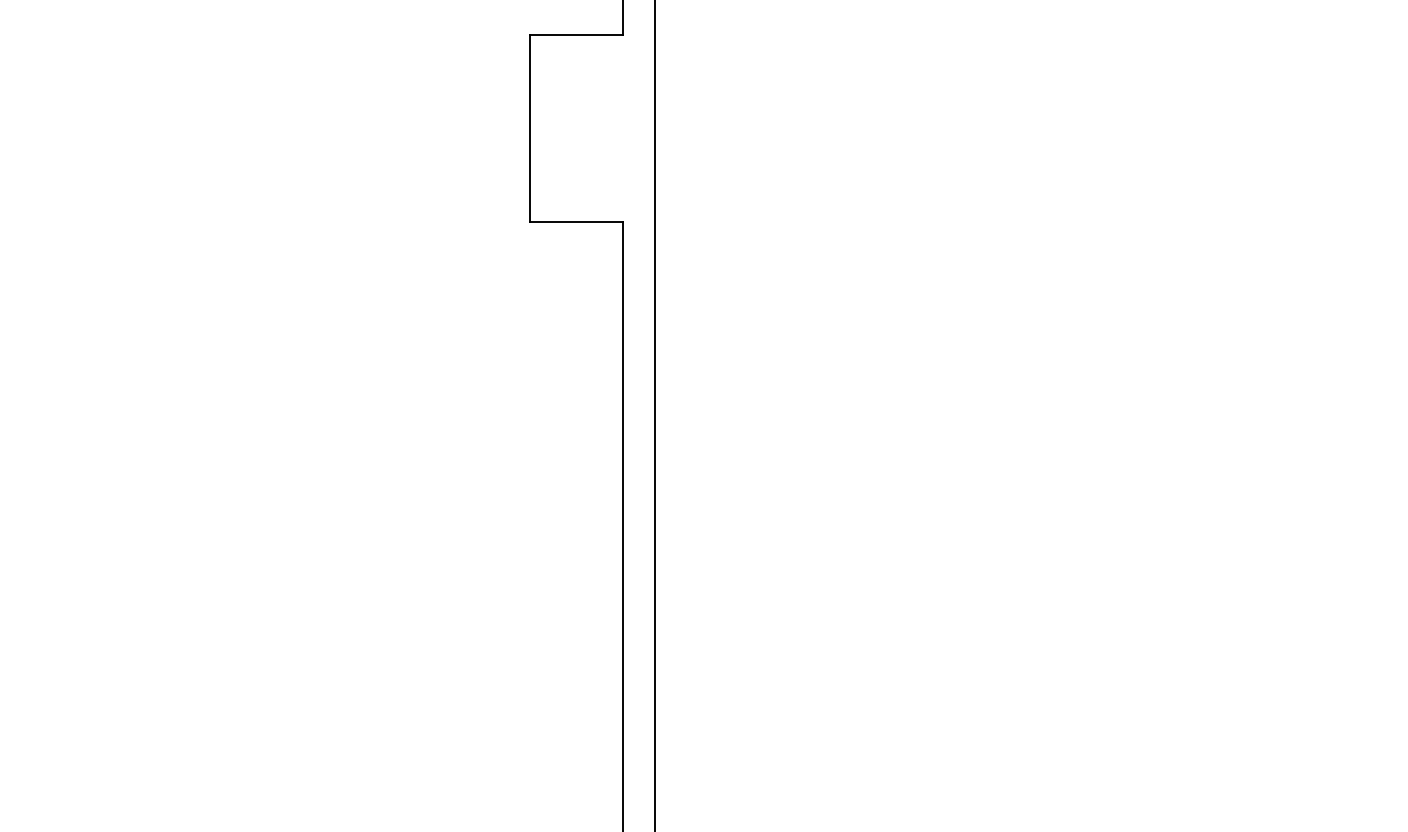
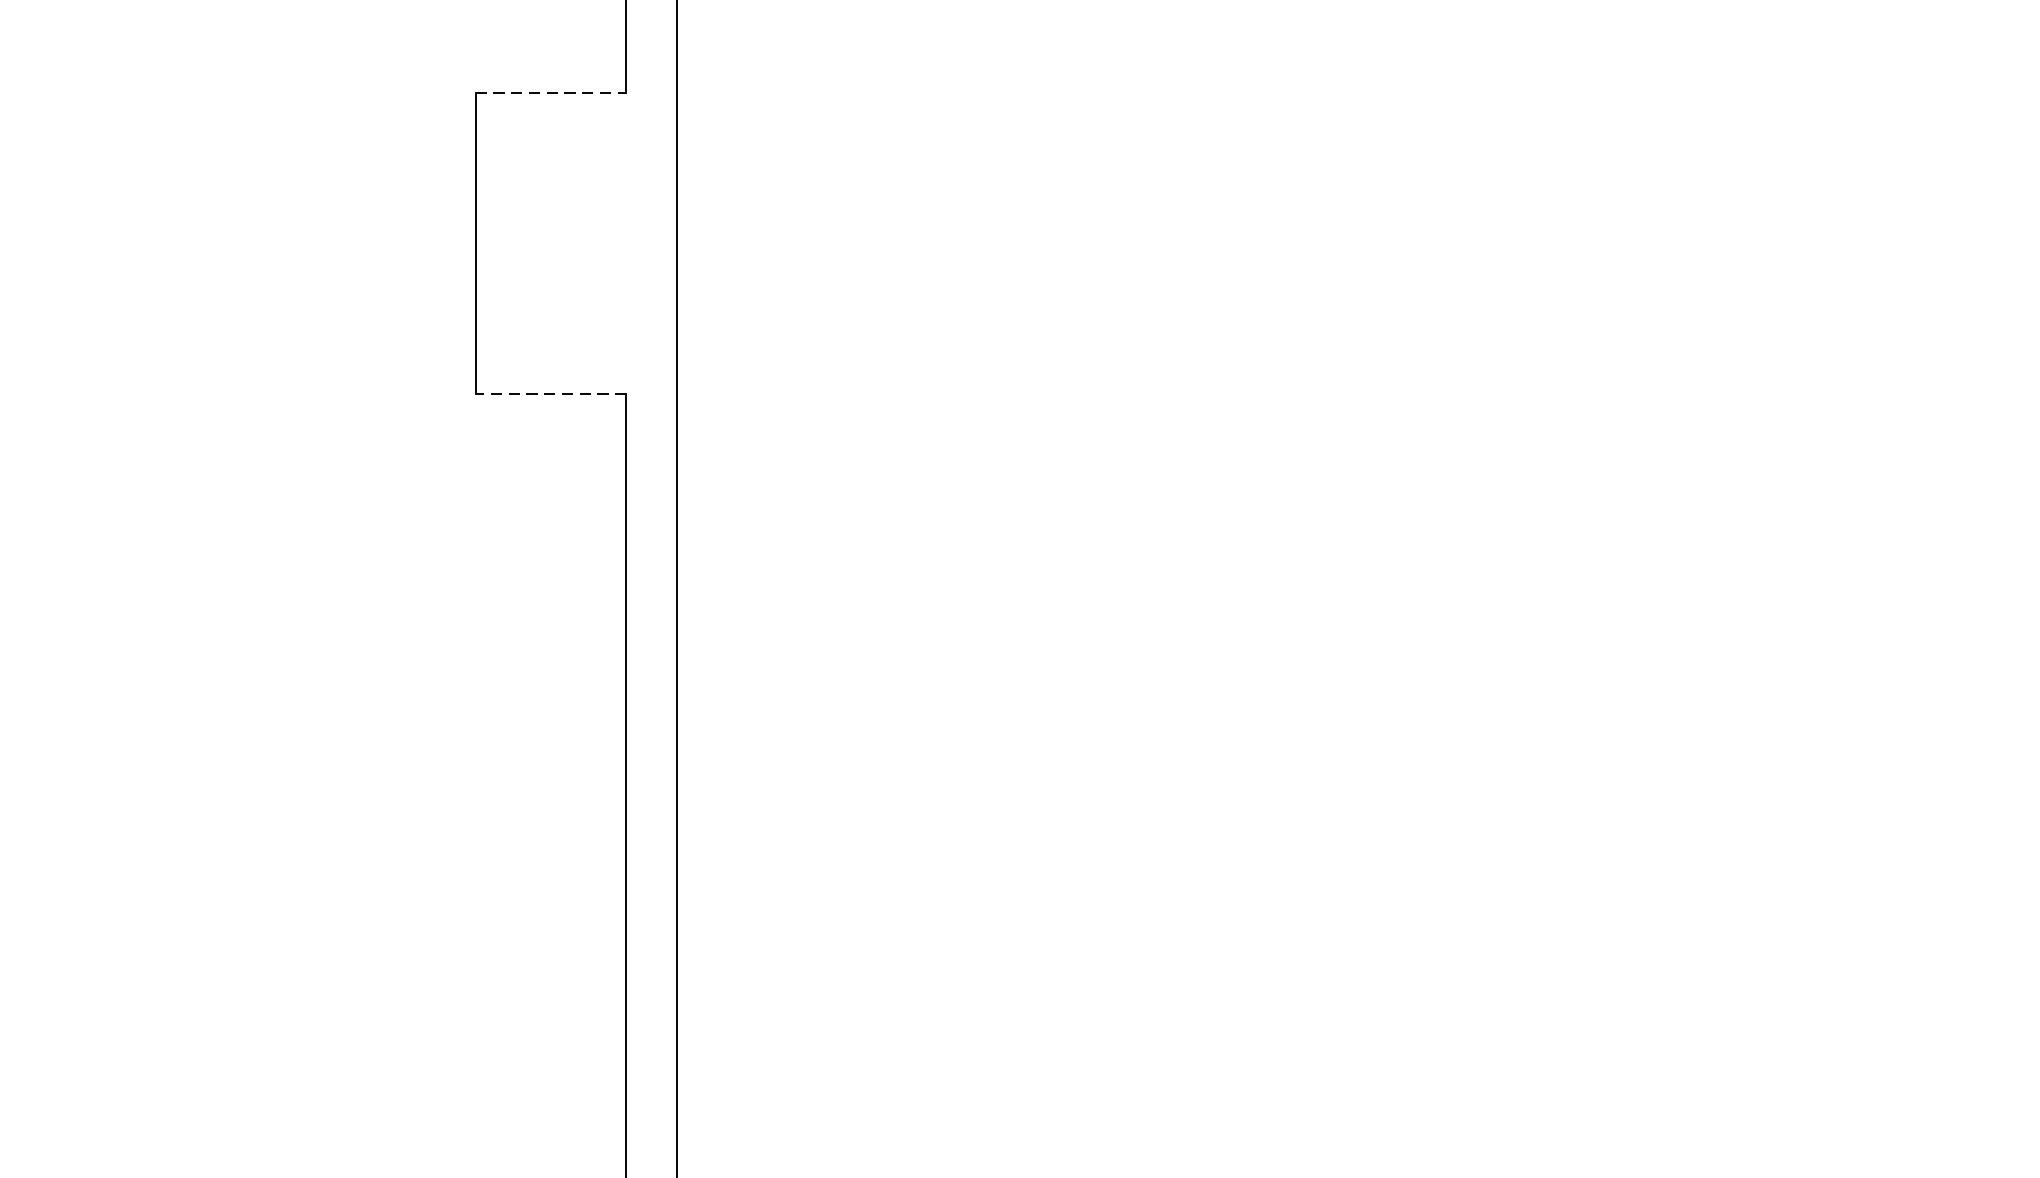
line: (576, 34) -> (551, 92), solid -> dashed
line: (576, 221) -> (551, 394), solid -> dashed

